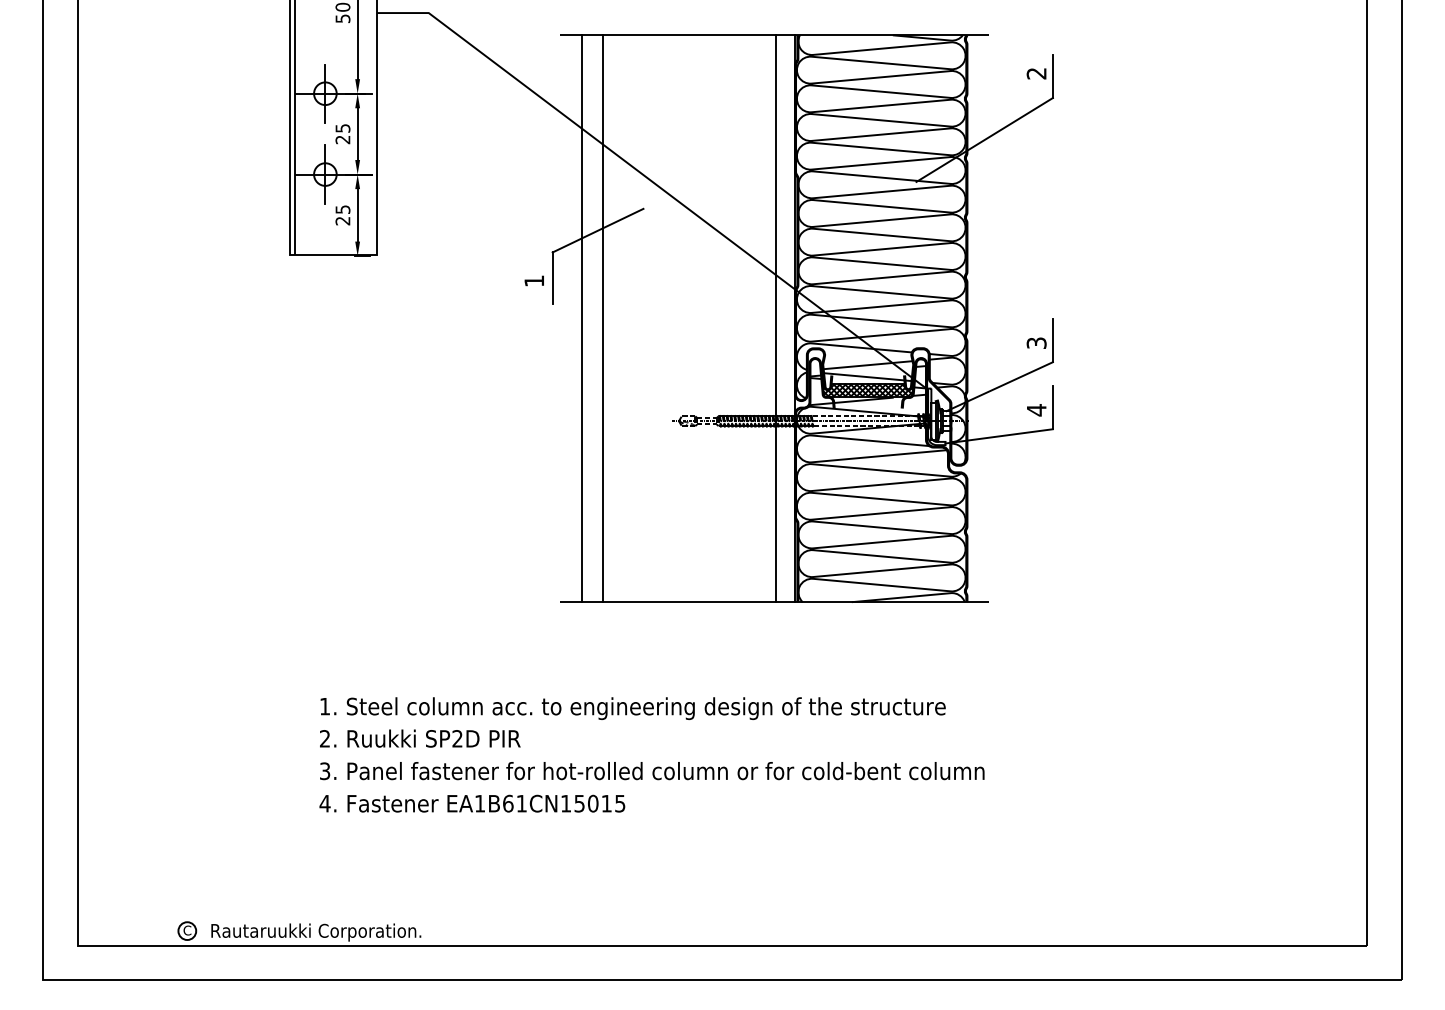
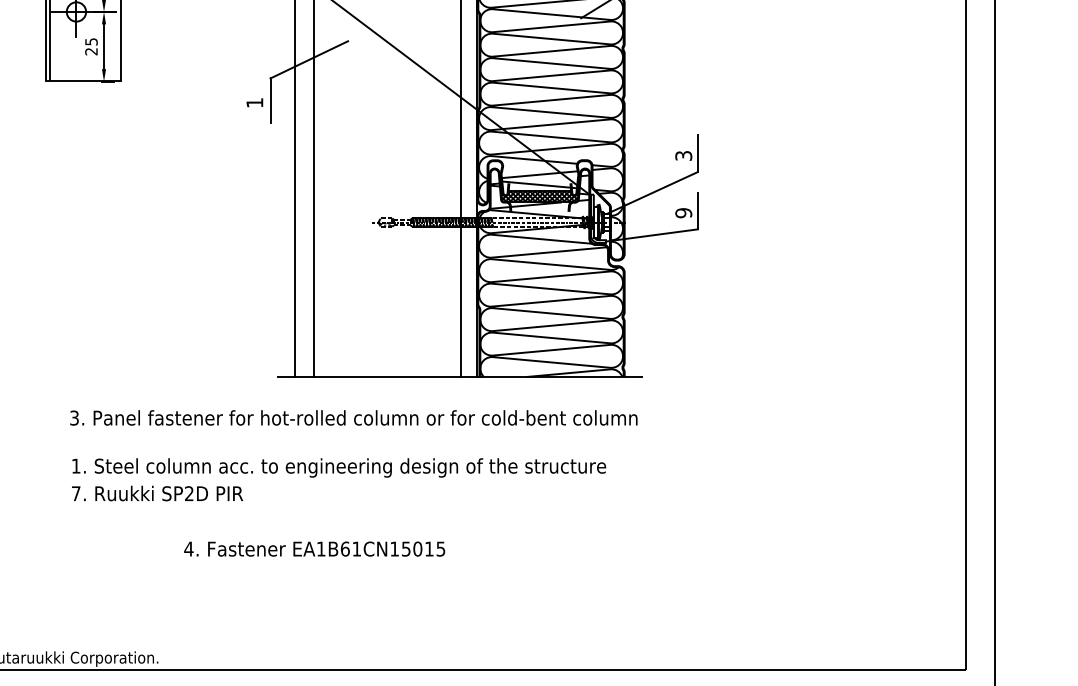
text: (1036, 410) -> (683, 213), 4 -> 9
text: (324, 738) -> (75, 493), 2. -> 7.
text: (652, 771) -> (354, 418), moved
text: (472, 803) -> (314, 548), moved

